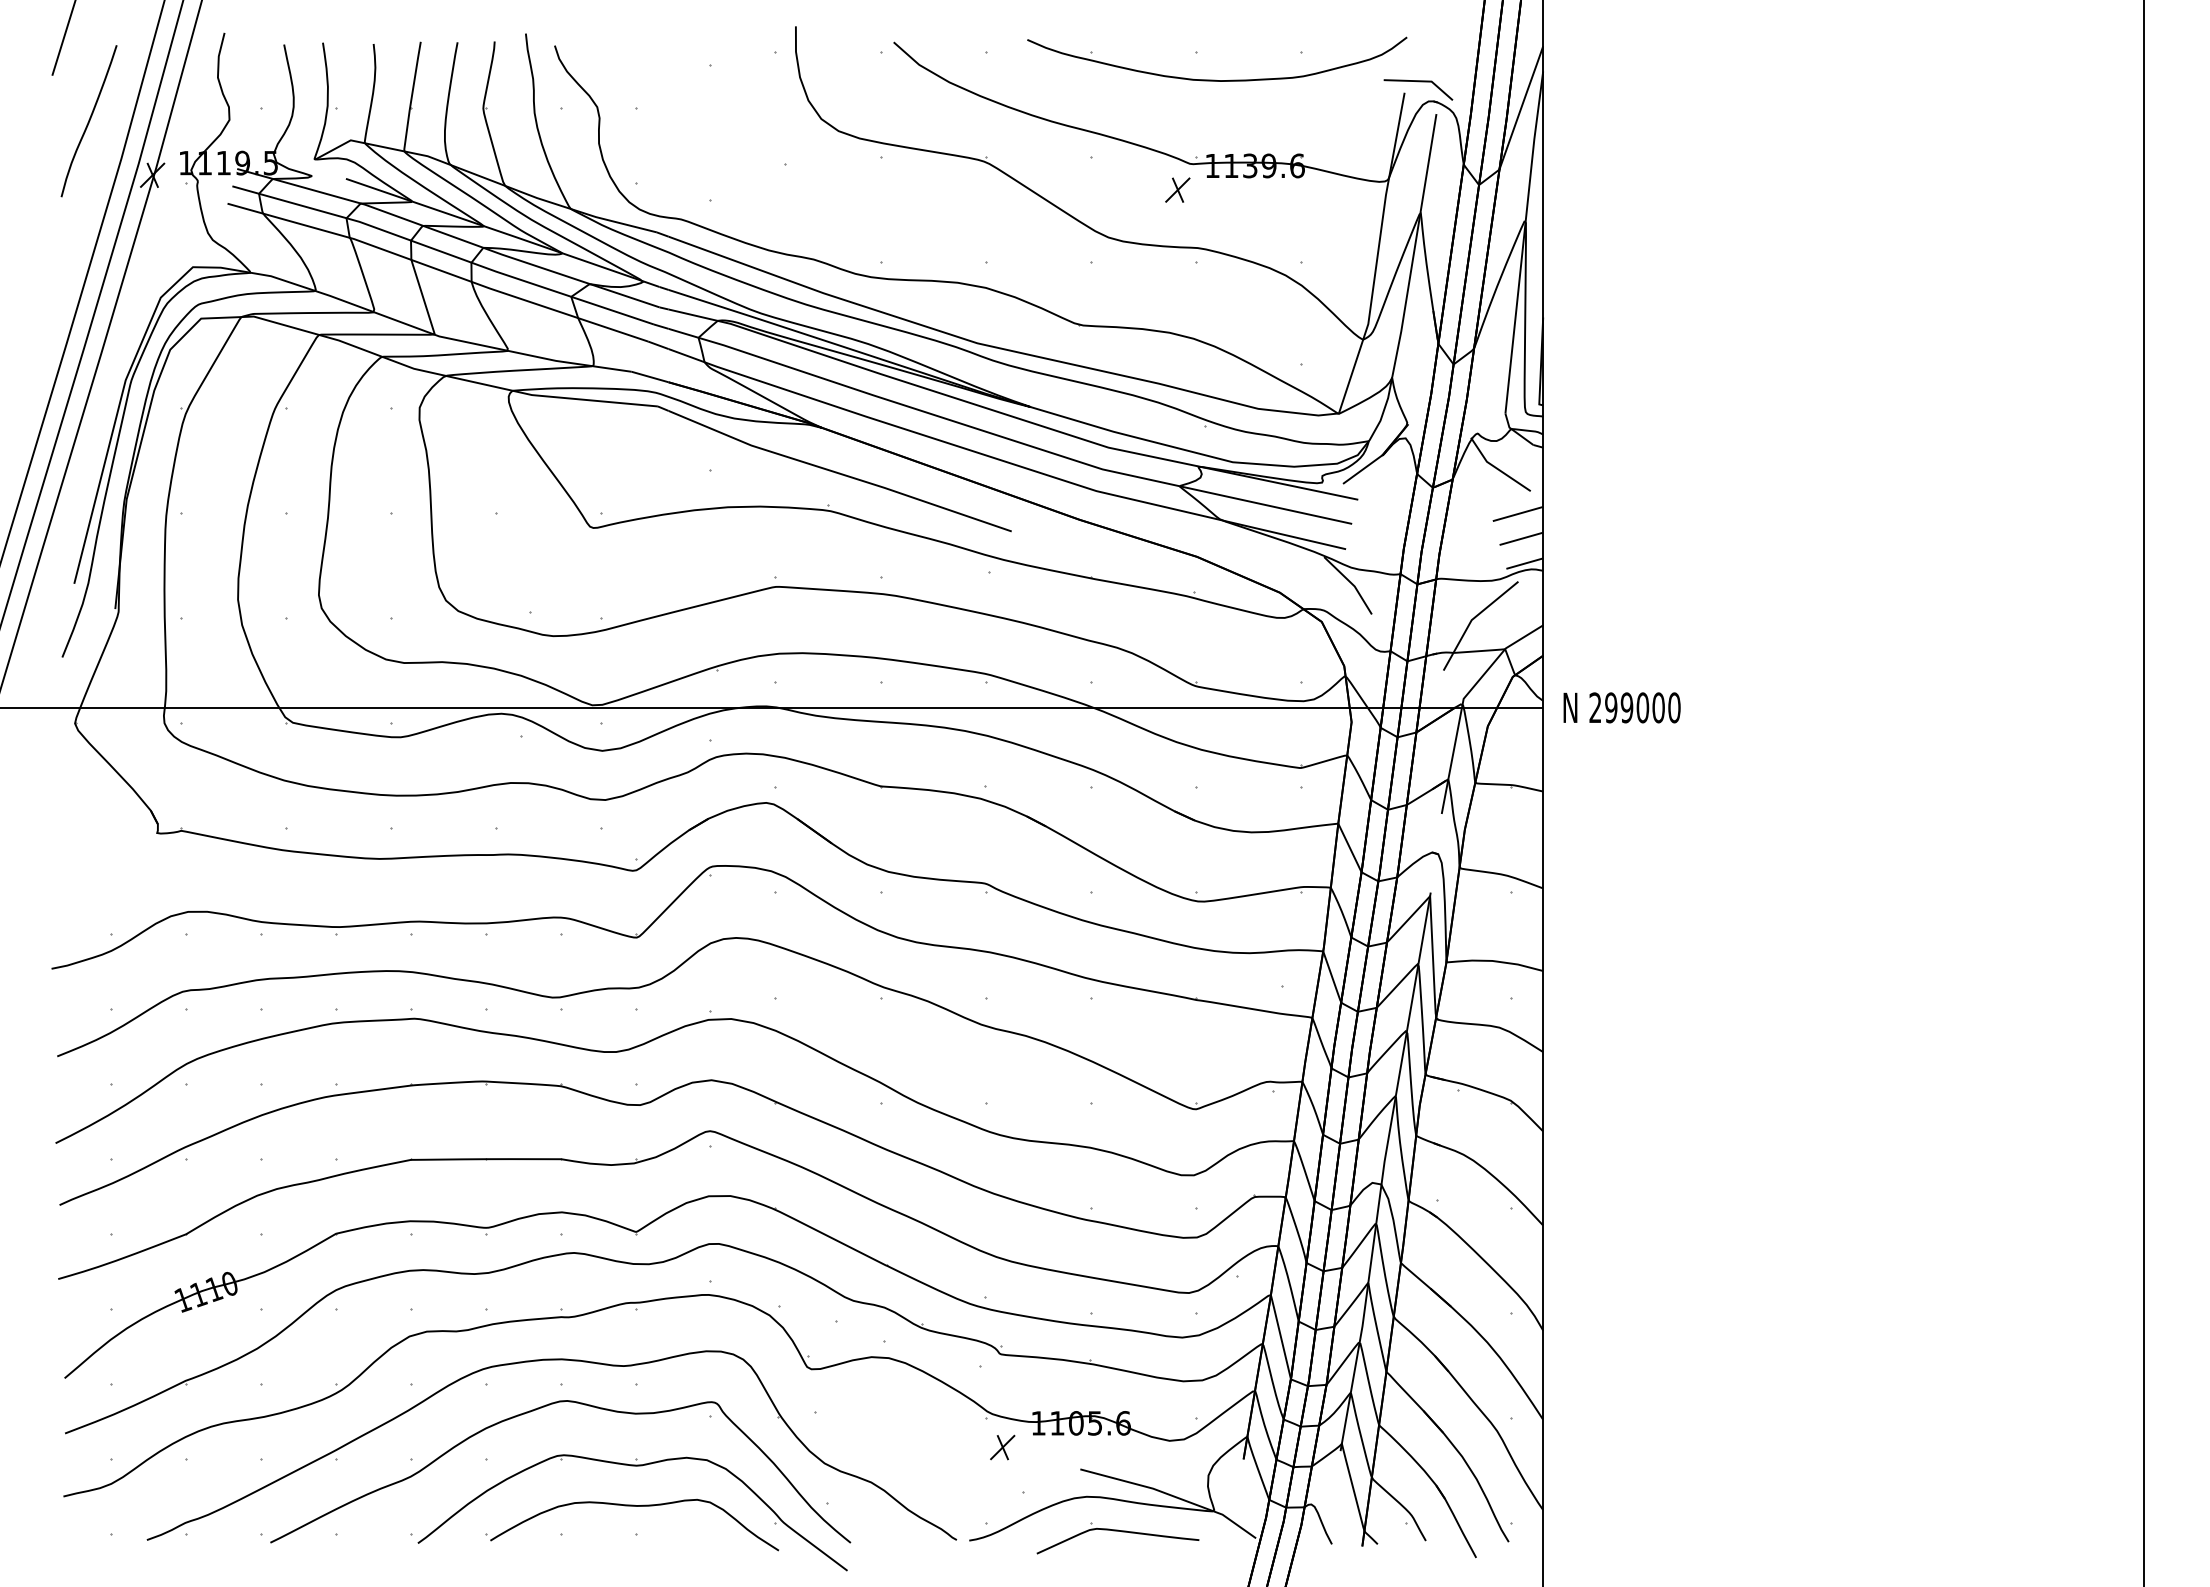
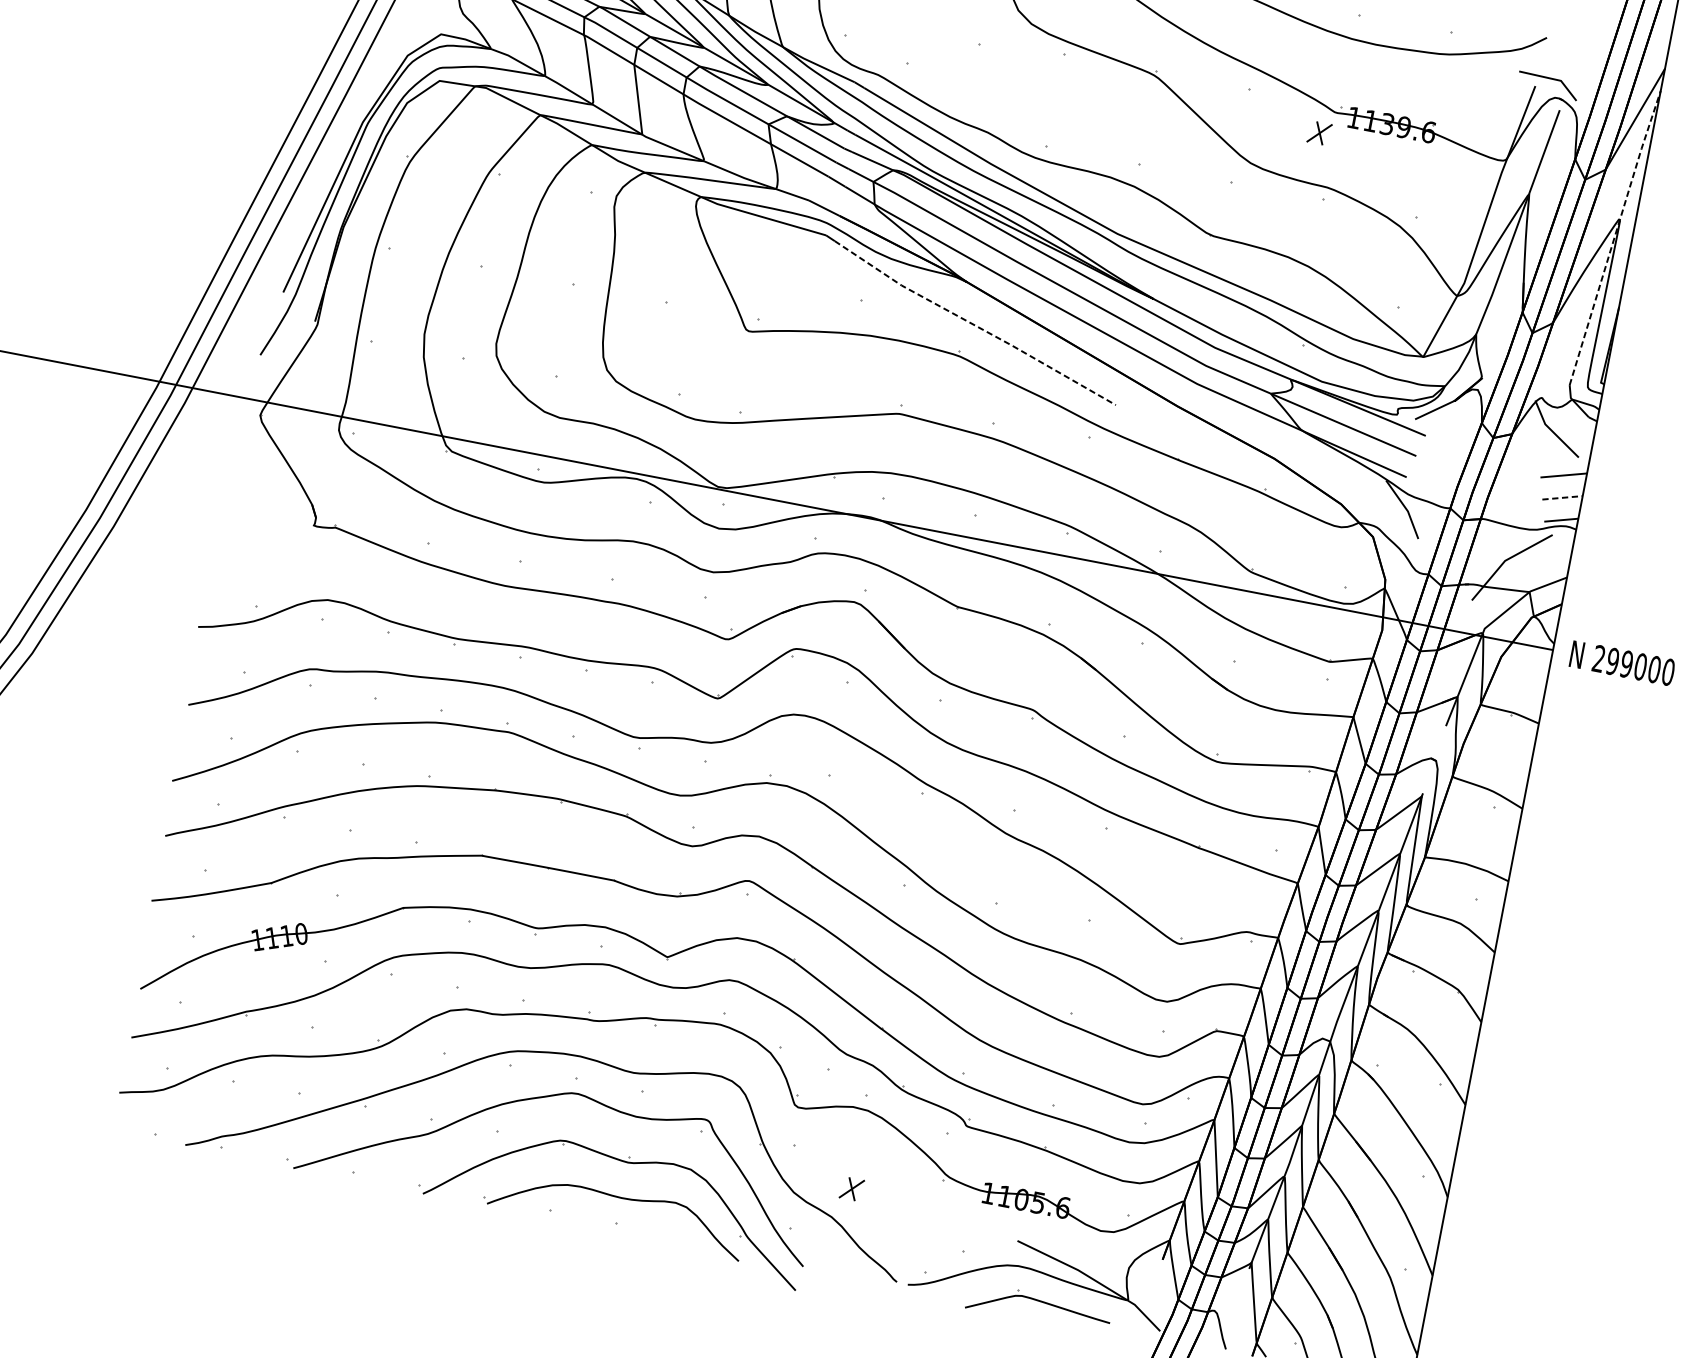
line: (1523, 241) -> (1614, 236), solid -> dashed
line: (840, 473) -> (975, 325), solid -> dashed
line: (1521, 538) -> (1562, 497), solid -> dashed
part: (1002, 1447) -> (851, 1189), moved

